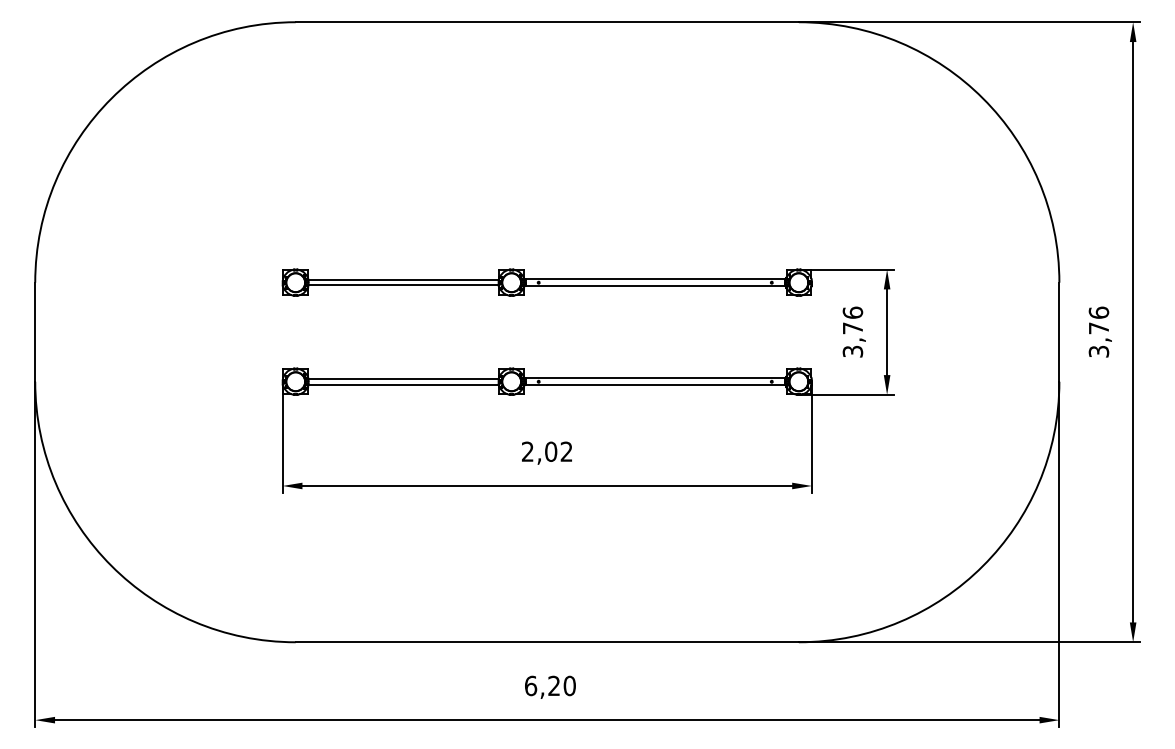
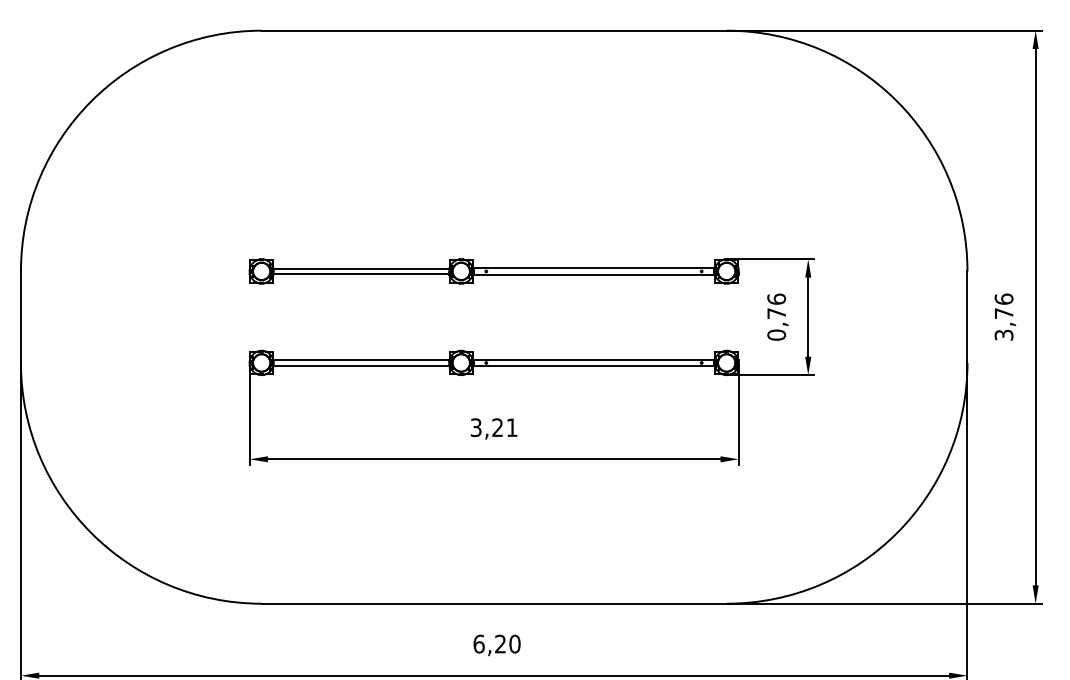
text: (852, 351) -> (776, 335), 3,76 -> 0,76
text: (547, 451) -> (494, 427), 2,02 -> 3,21

